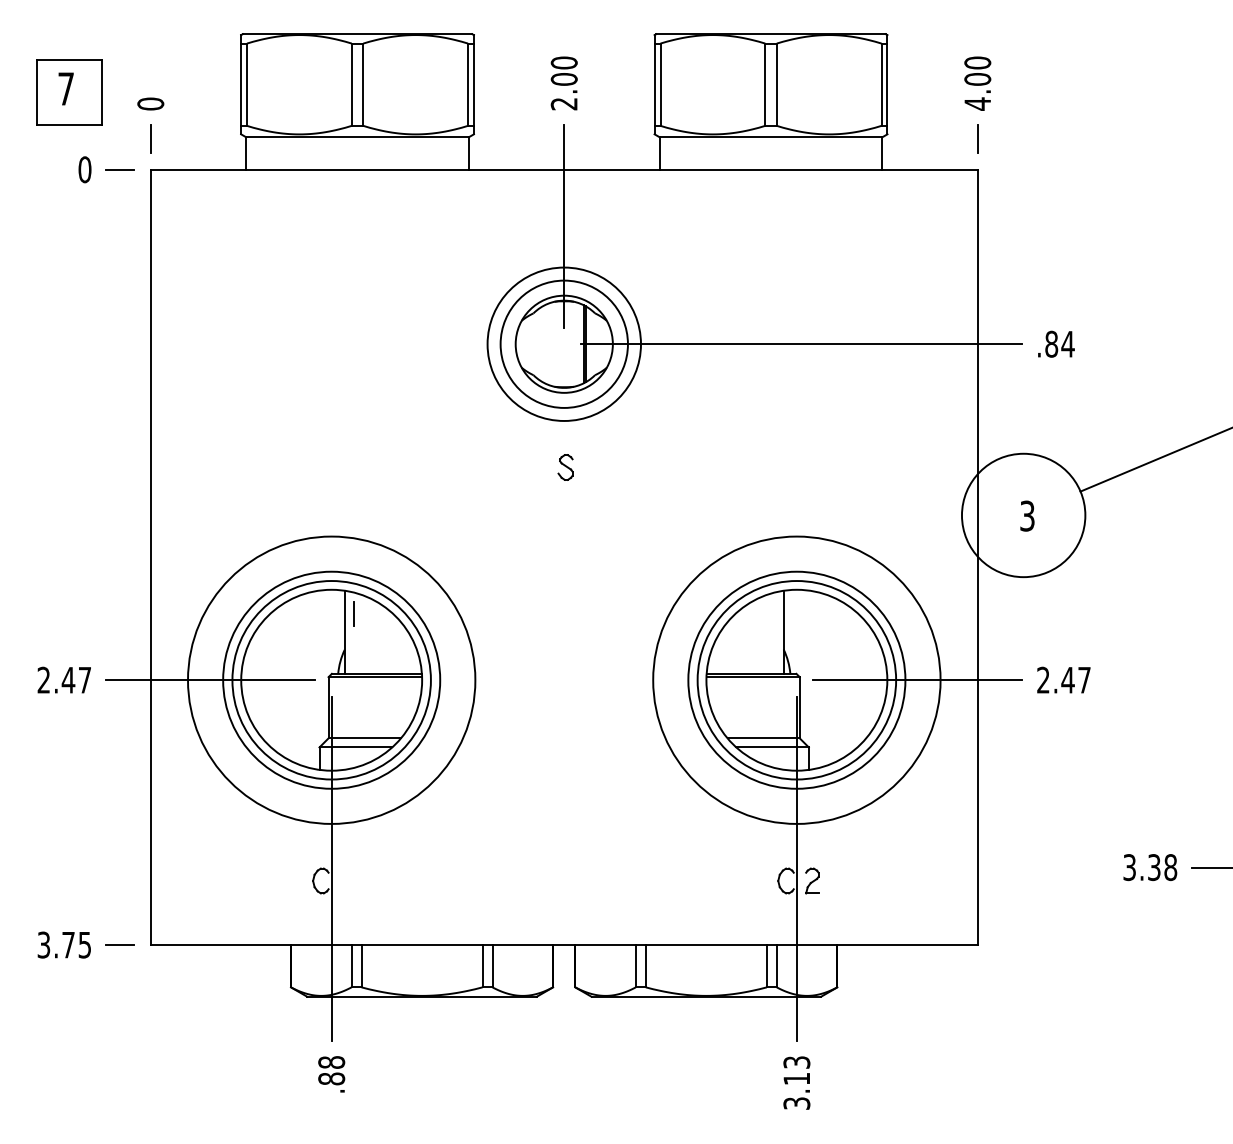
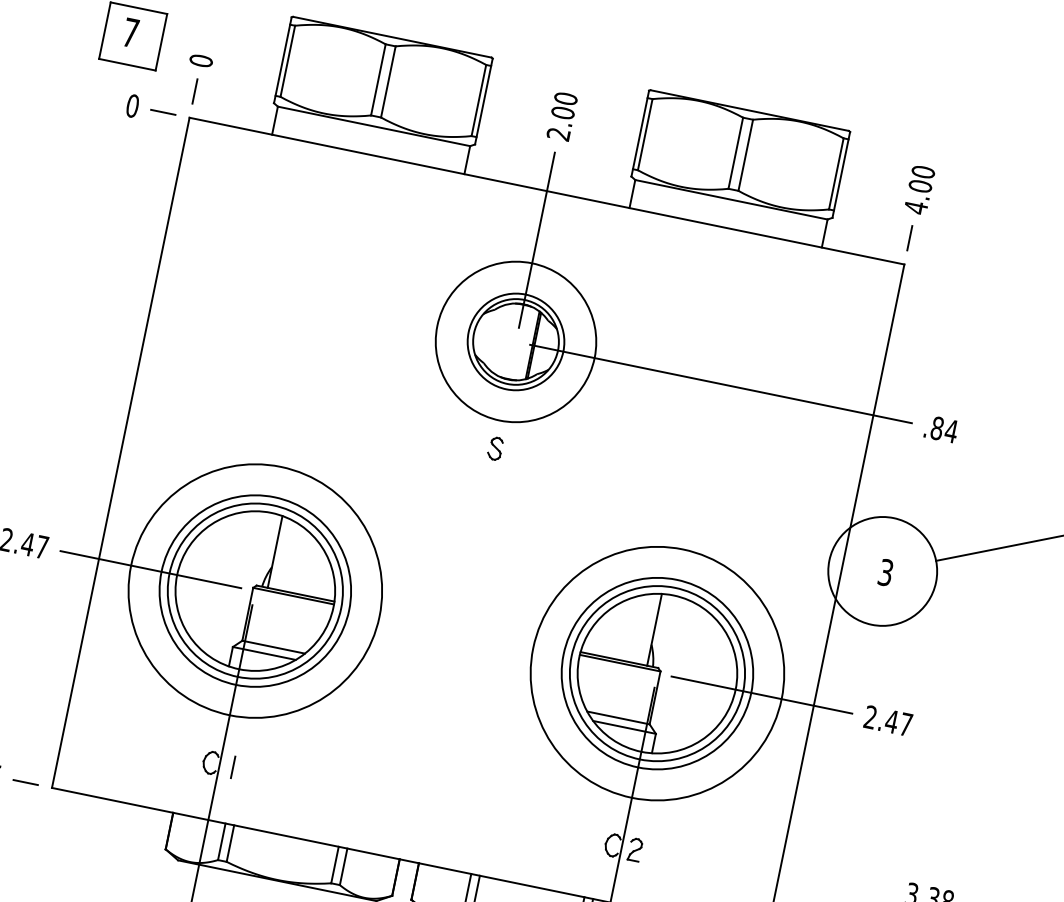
circle: (564, 344) -> (516, 342), size x0.71
circle: (564, 344) -> (516, 342), size x1.43
line: (353, 613) -> (232, 766), moved

